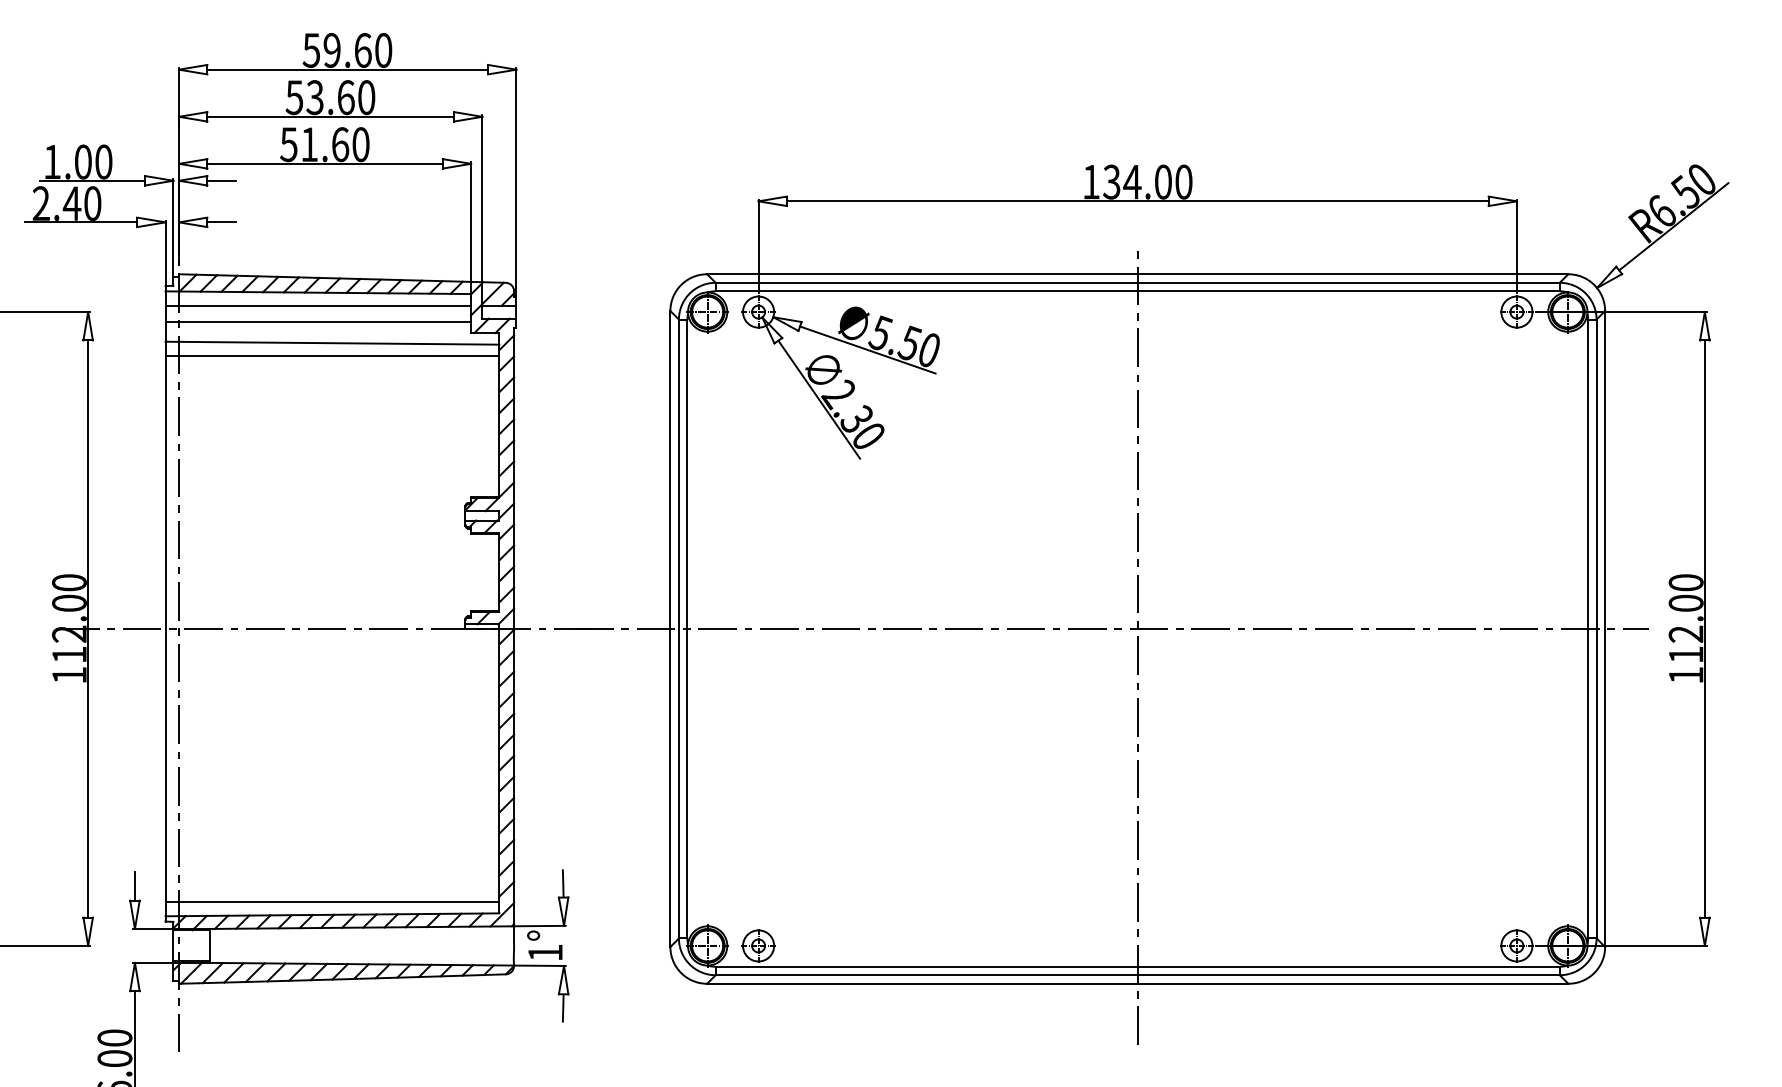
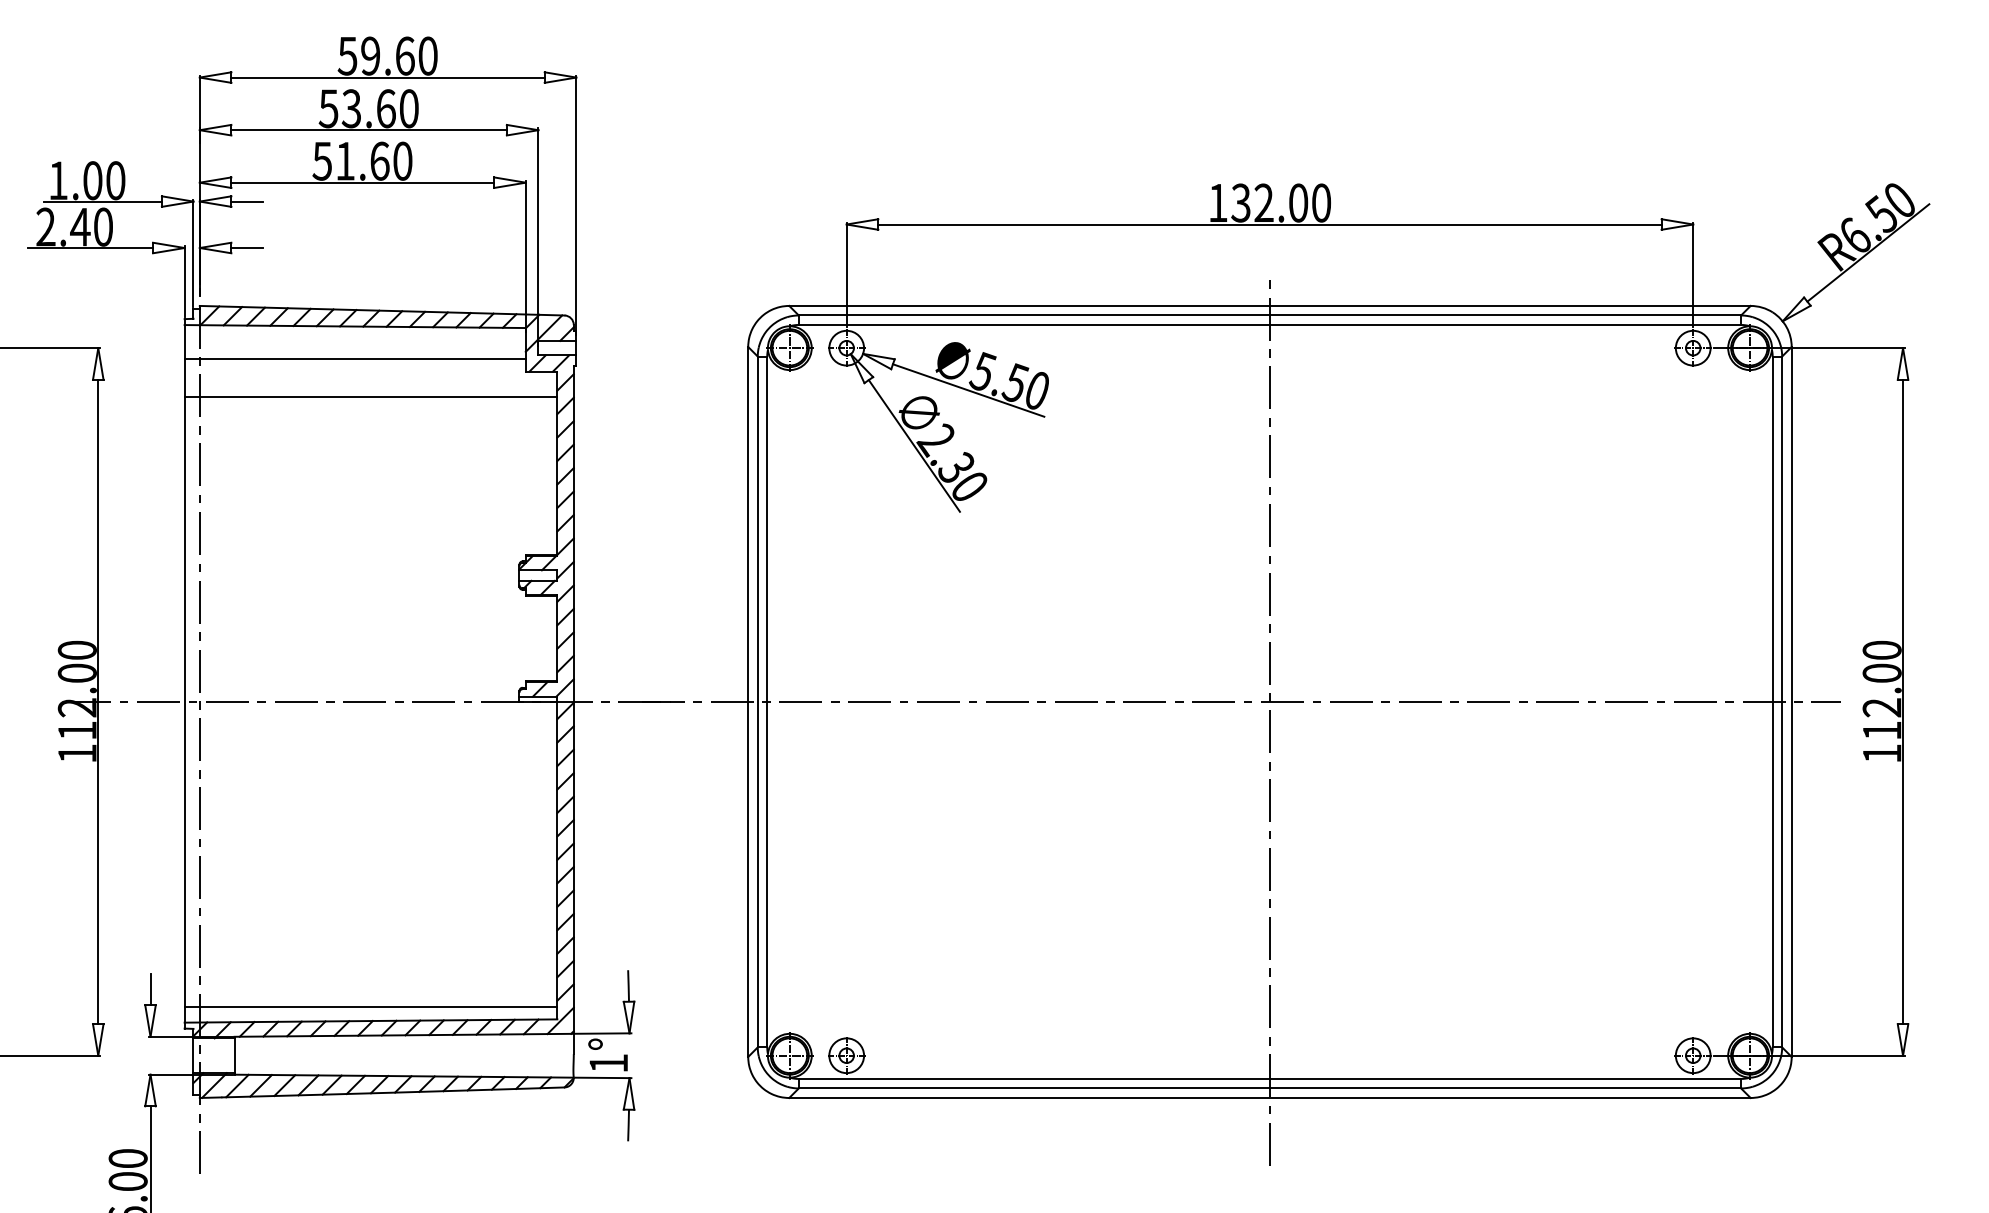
text: (1131, 181) -> (1263, 202), 134.00 -> 132.00
line: (317, 305) -> (354, 340), removed
line: (332, 342) -> (370, 382), removed

